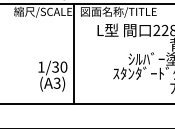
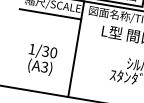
line: (42, 22) -> (50, 14), added
text: (52, 75) -> (41, 59), moved

